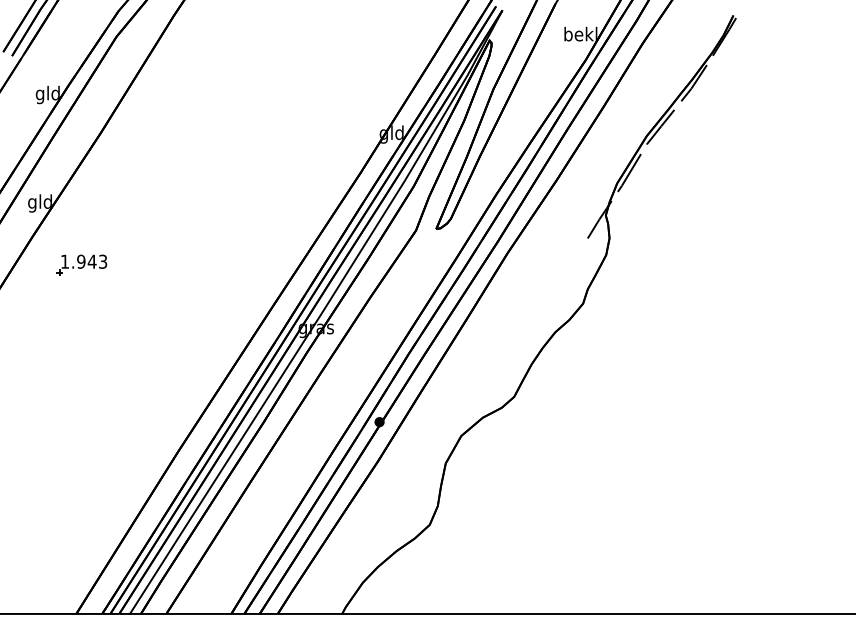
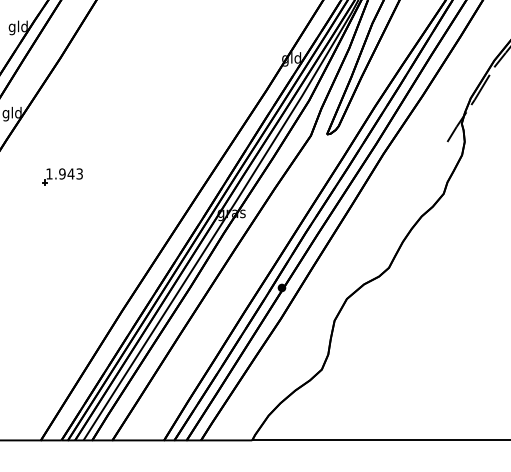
part: (81, 264) -> (62, 176), moved

